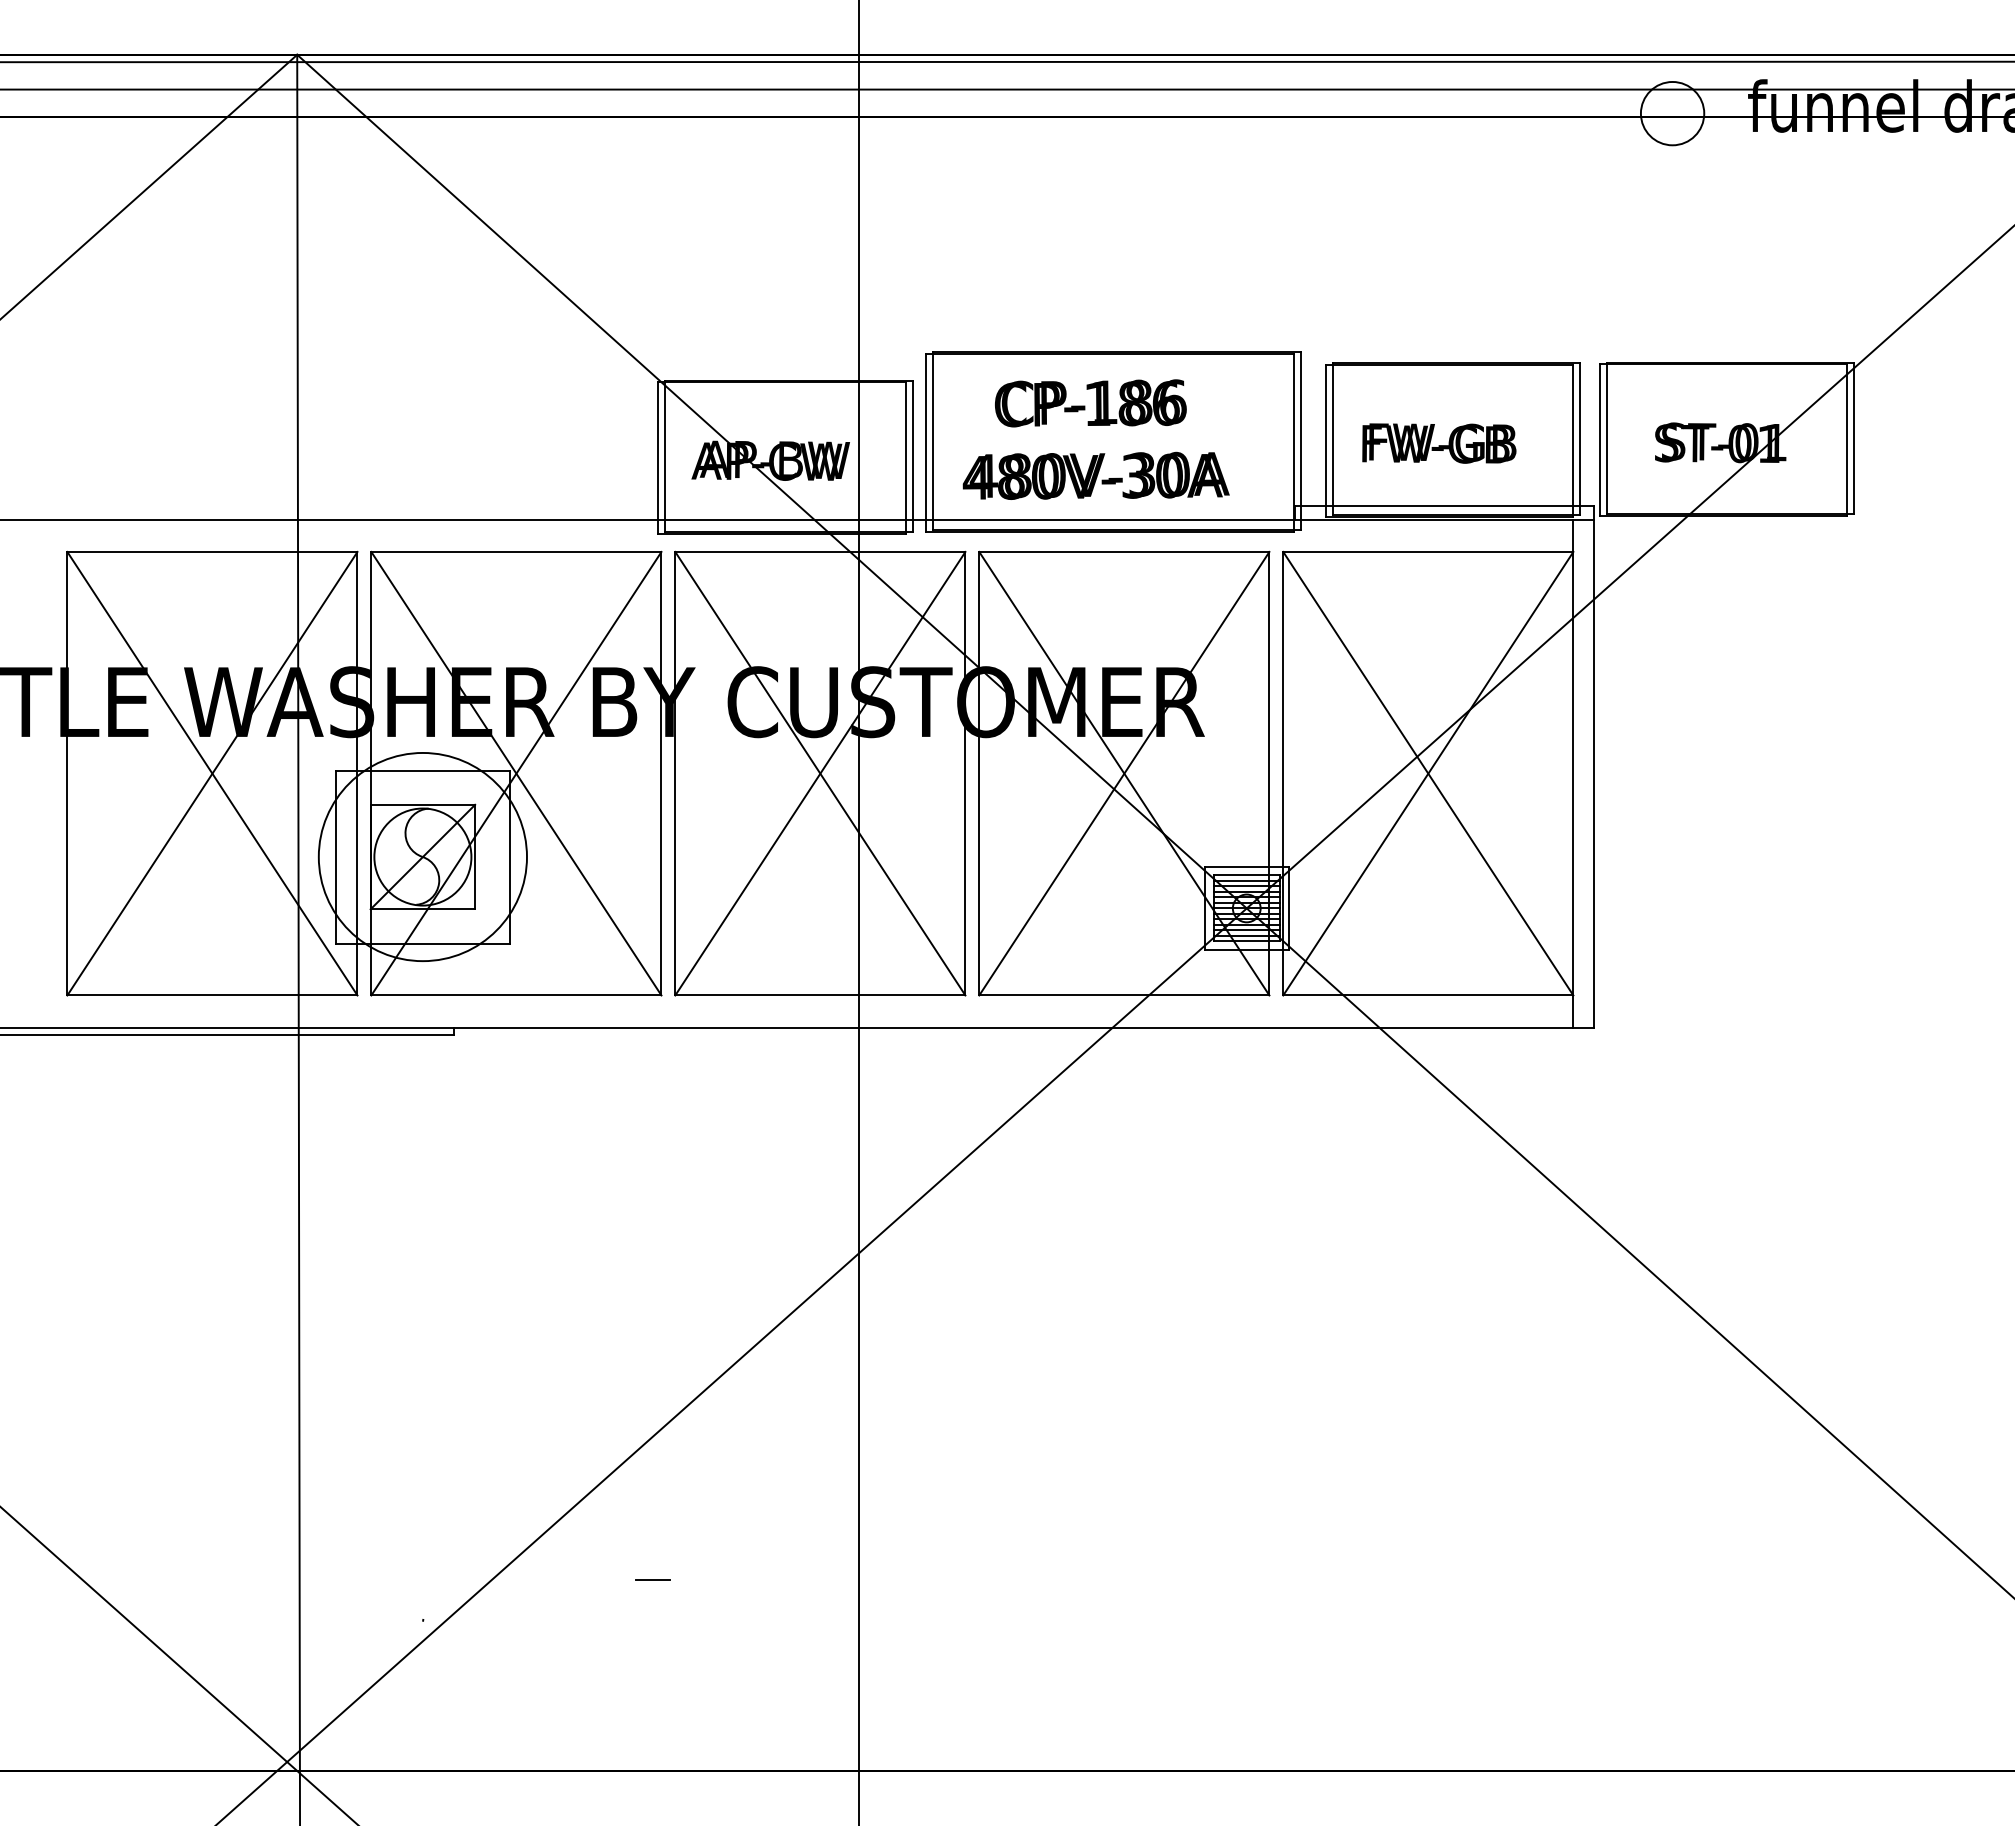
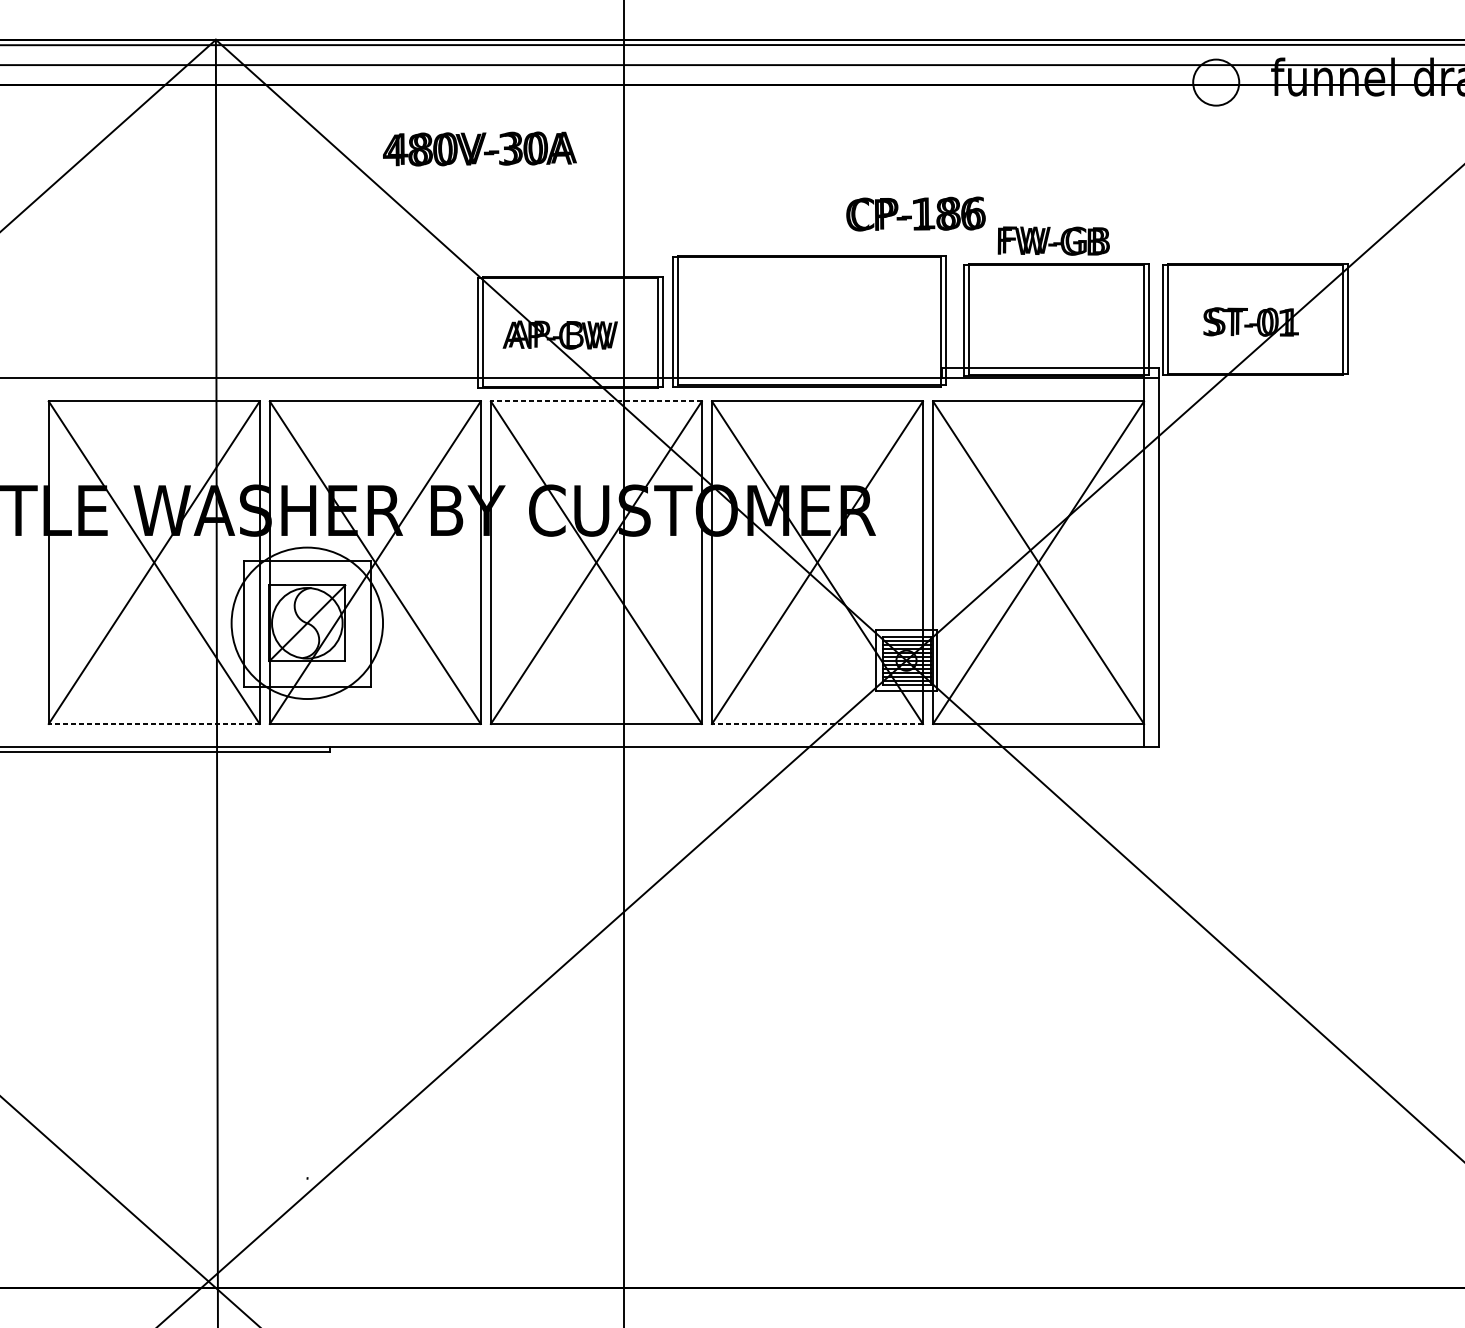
text: (1090, 403) -> (915, 214), moved
text: (1439, 443) -> (1053, 241), moved
text: (1095, 475) -> (479, 148), moved
line: (819, 551) -> (595, 401), solid -> dashed
line: (211, 995) -> (153, 724), solid -> dashed
line: (1123, 995) -> (816, 724), solid -> dashed
line: (652, 1580) -> (474, 1149), removed

